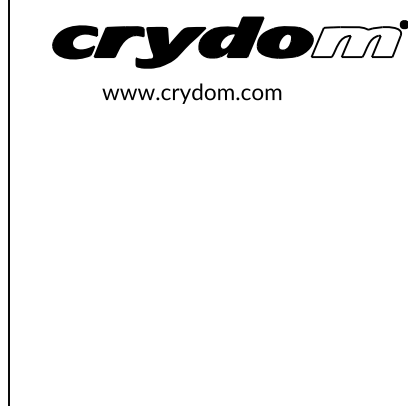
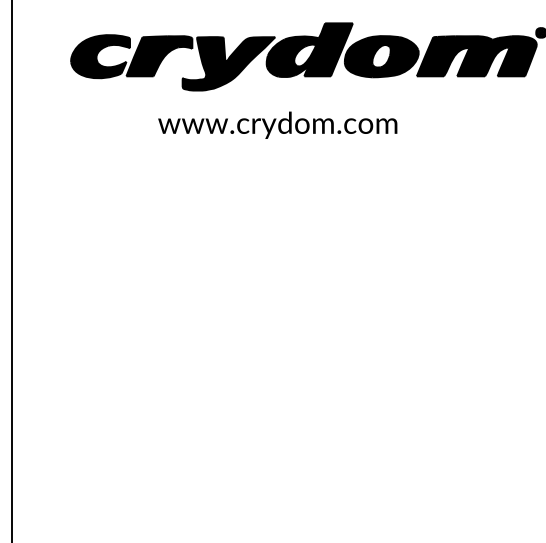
fill: (356, 42) -> (476, 56), added
text: (191, 93) -> (277, 124), moved

